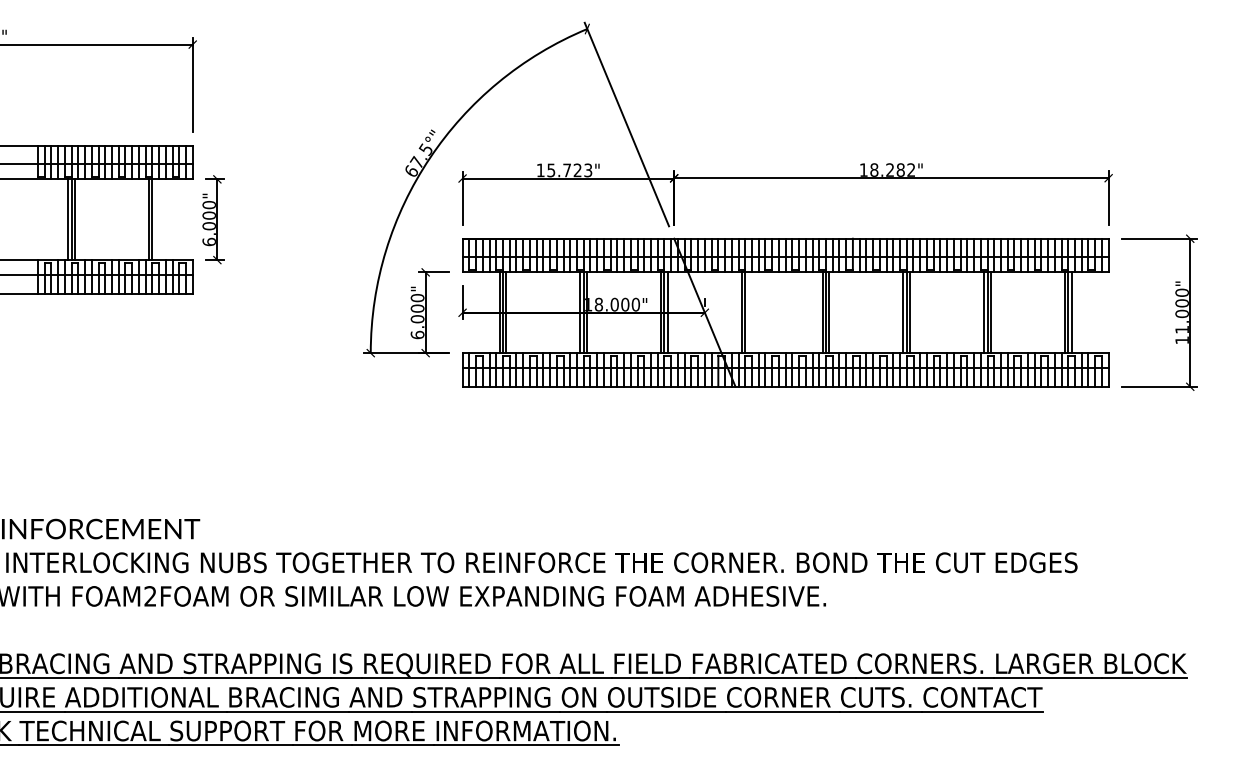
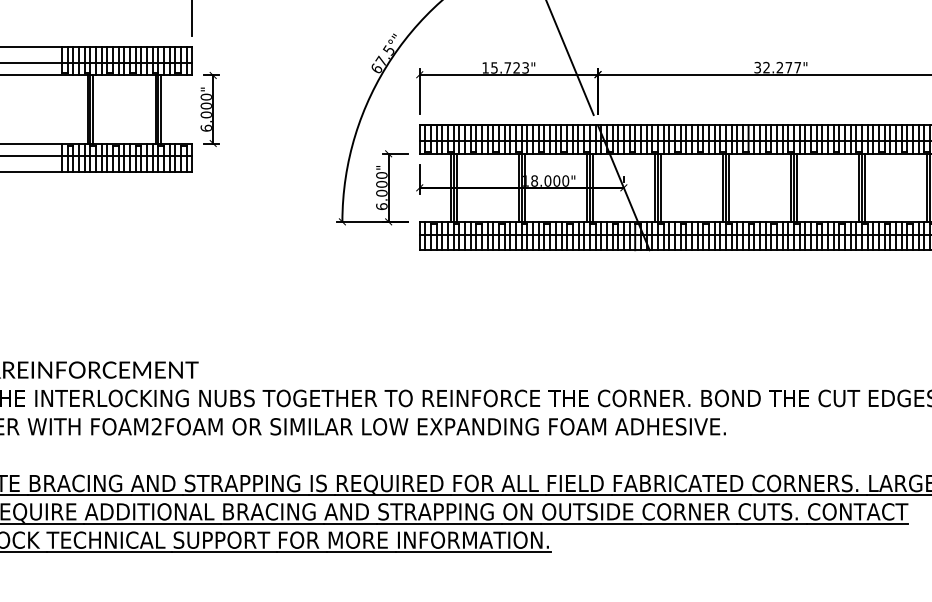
text: (887, 169) -> (777, 67), 18.282" -> 32.277"
line: (155, 219) -> (161, 109), added
line: (748, 312) -> (660, 187), added

